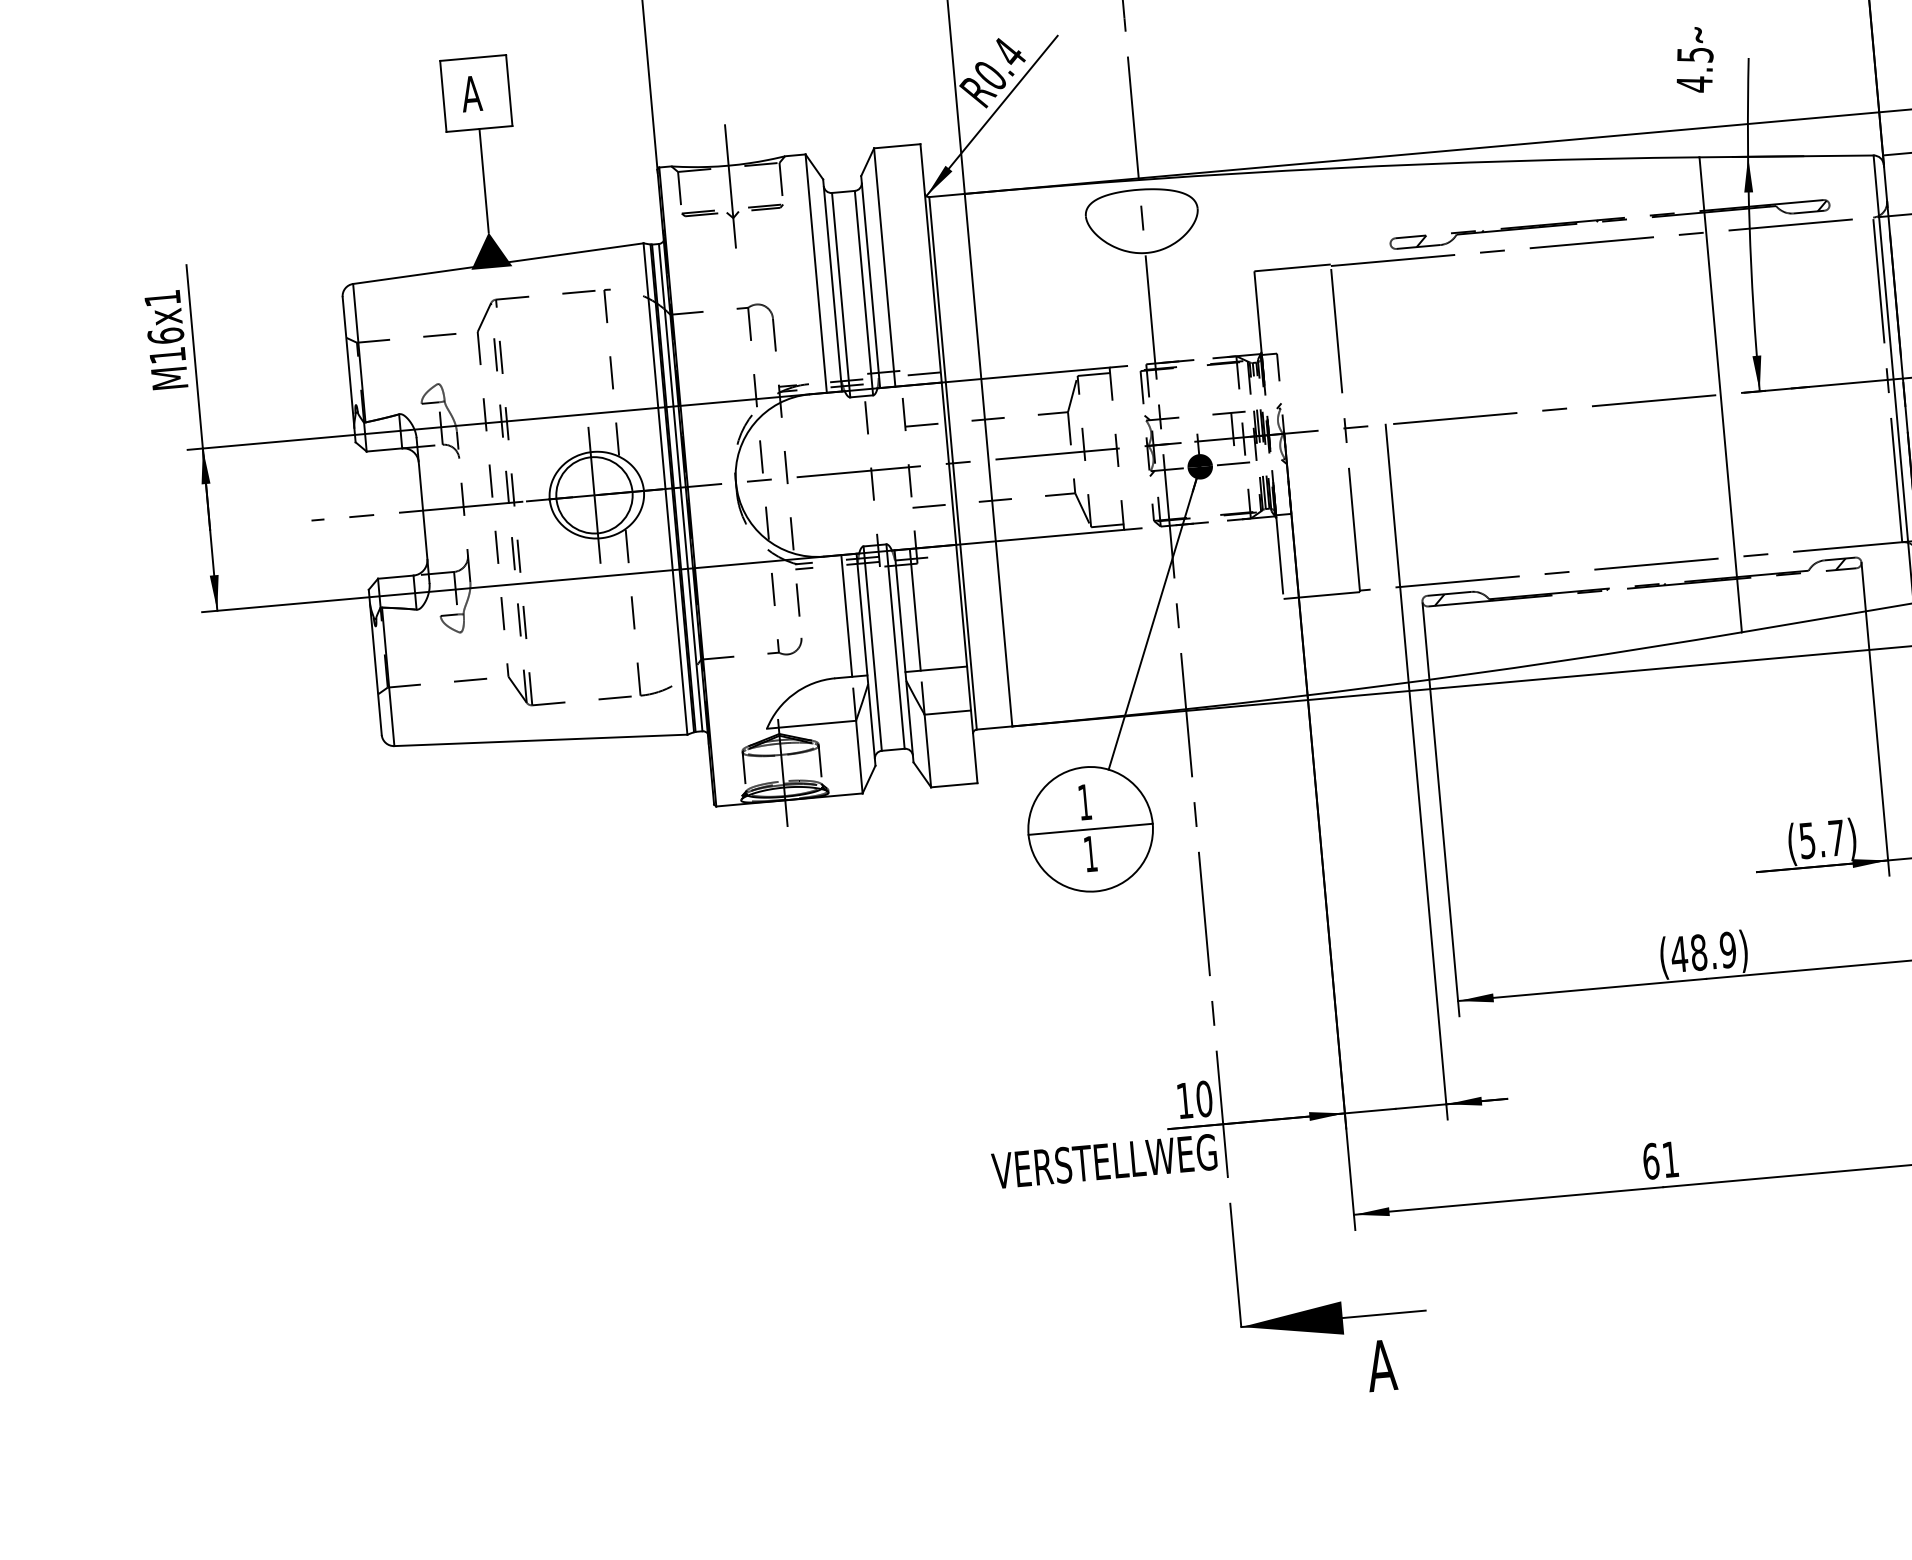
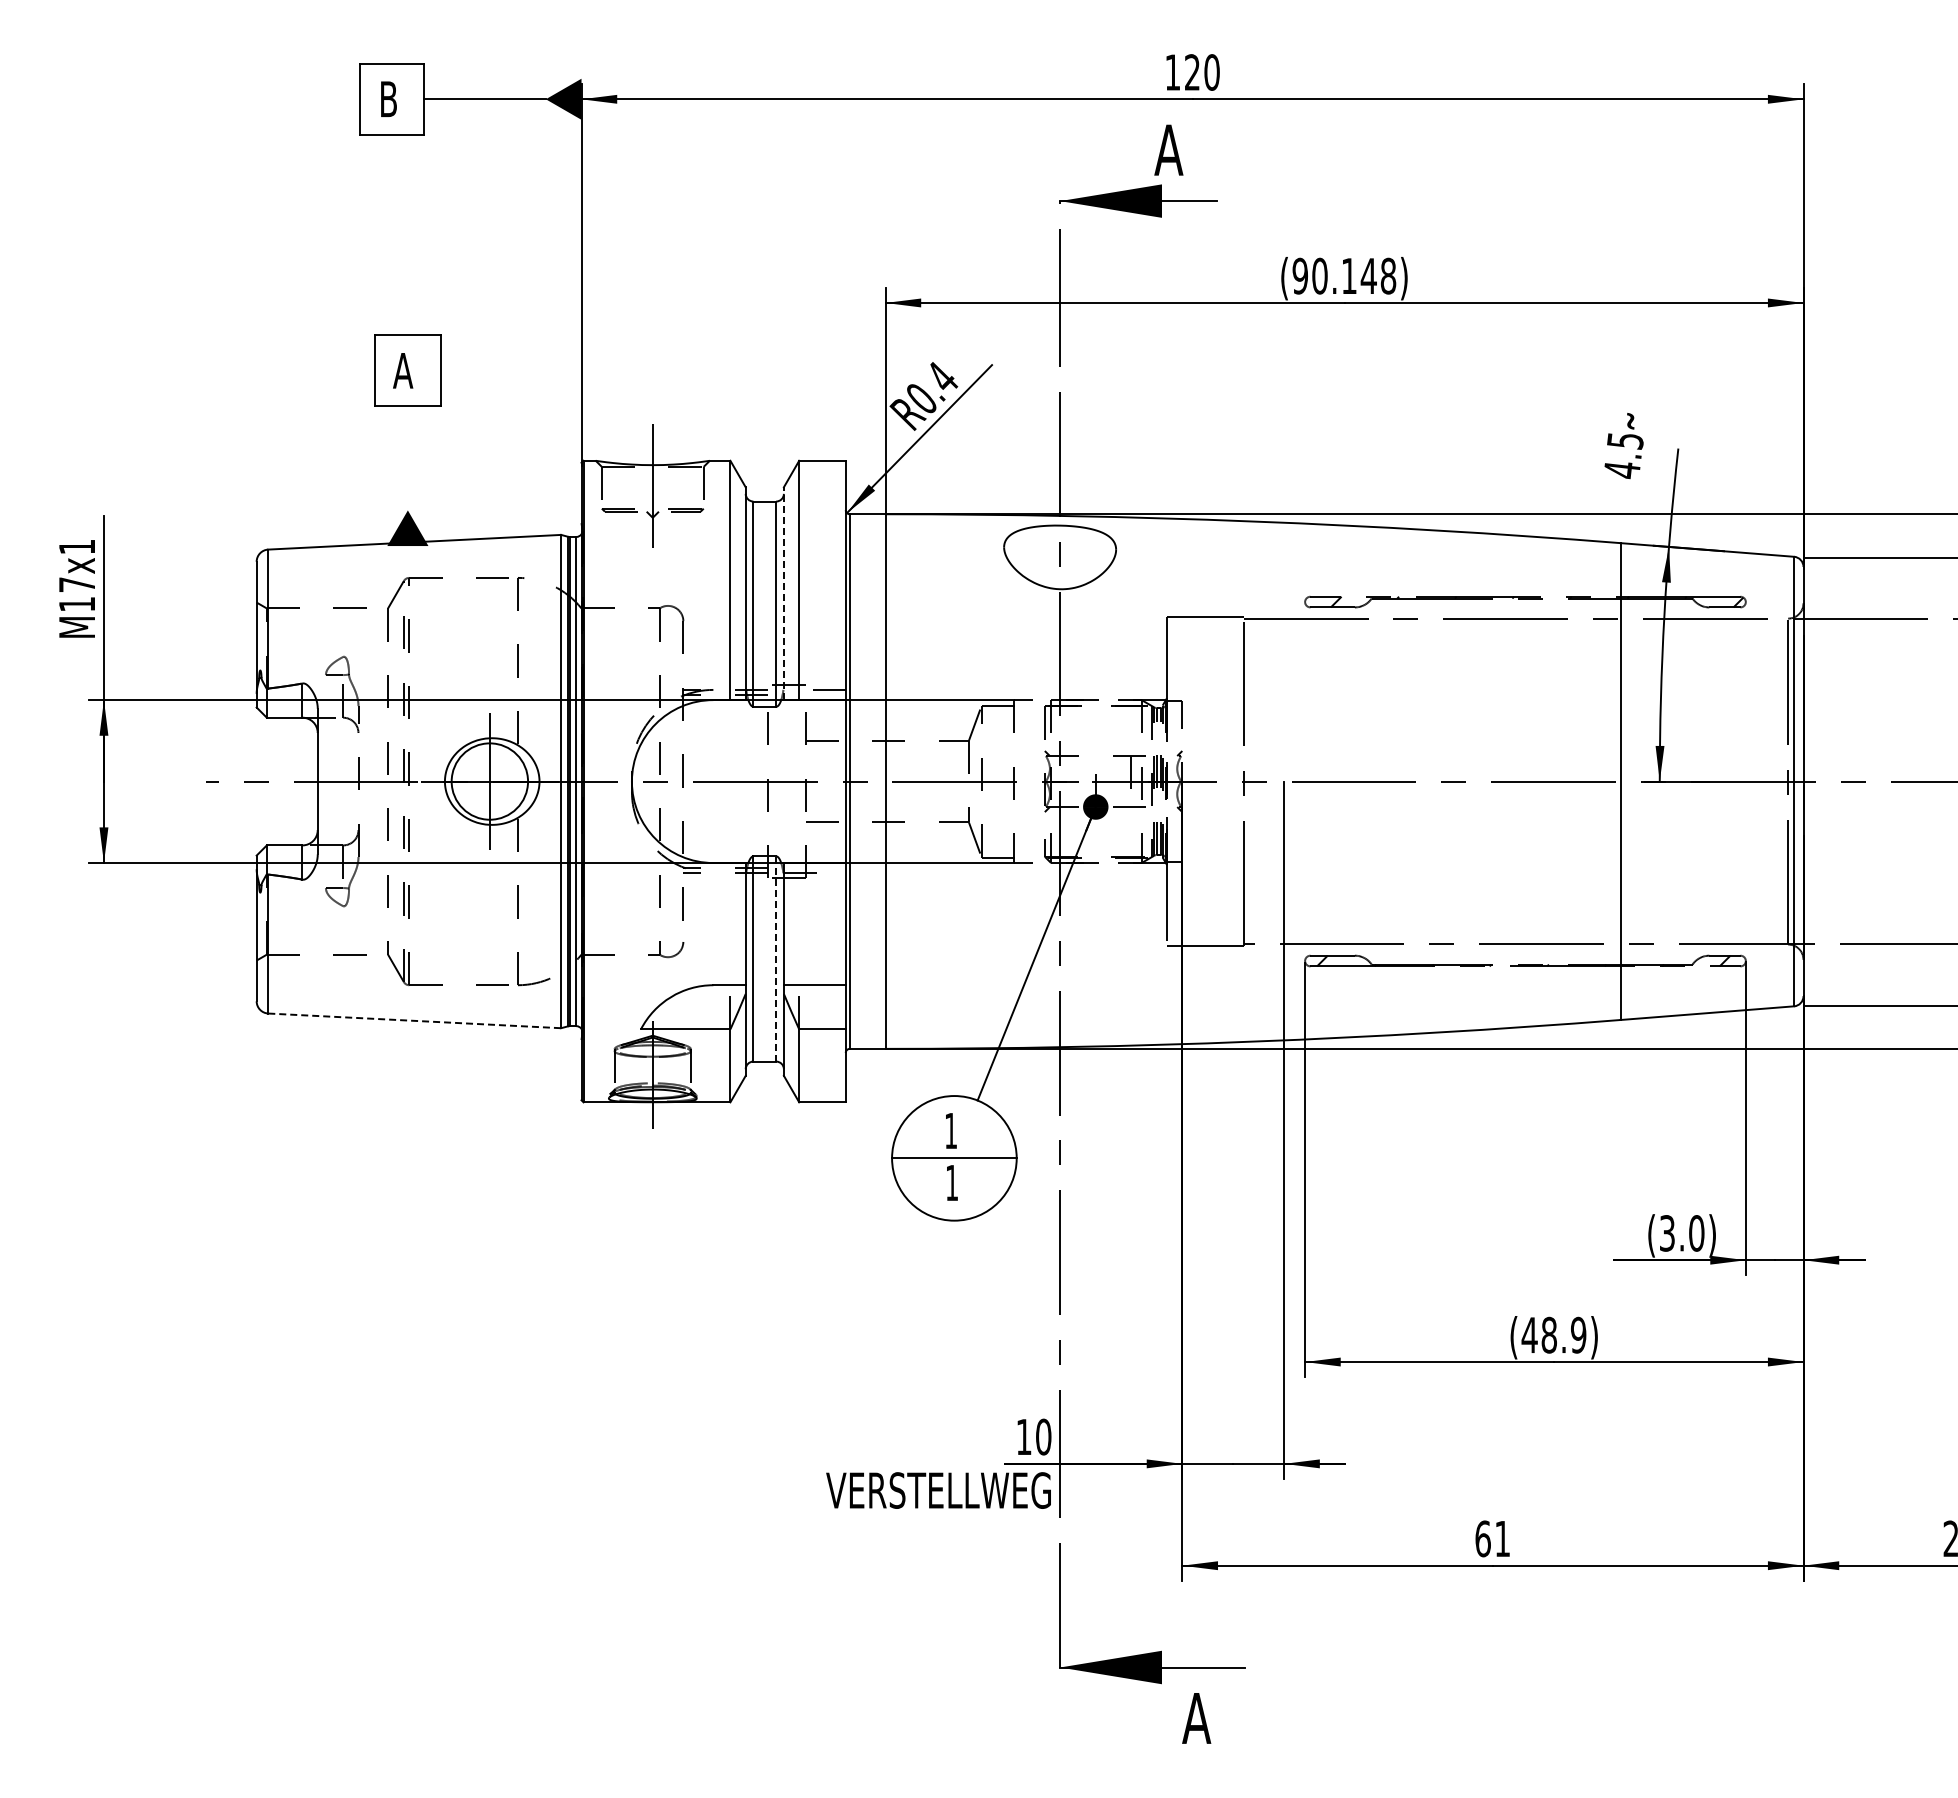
line: (483, 180) -> (407, 458), removed
line: (870, 281) -> (783, 593), solid -> dashed
text: (165, 335) -> (76, 584), M16x1 -> M17x1
line: (915, 610) -> (799, 924), removed
line: (846, 616) -> (730, 924), removed
line: (895, 647) -> (776, 959), solid -> dashed
line: (540, 740) -> (414, 1020), solid -> dashed
text: (1822, 839) -> (1682, 1233), (5.7) -> (3.0)

